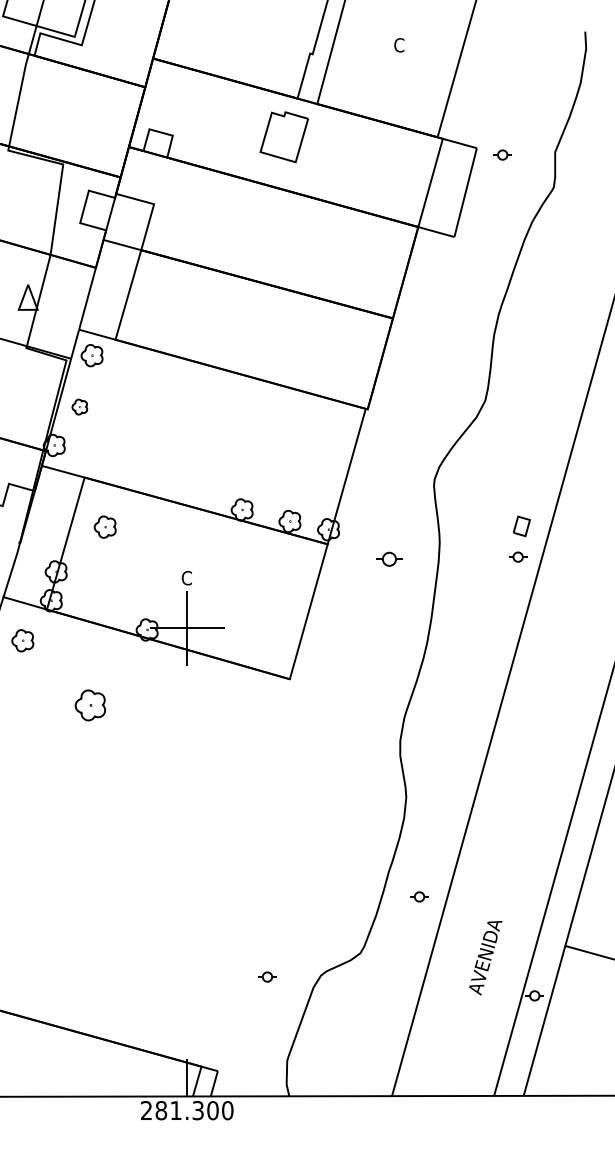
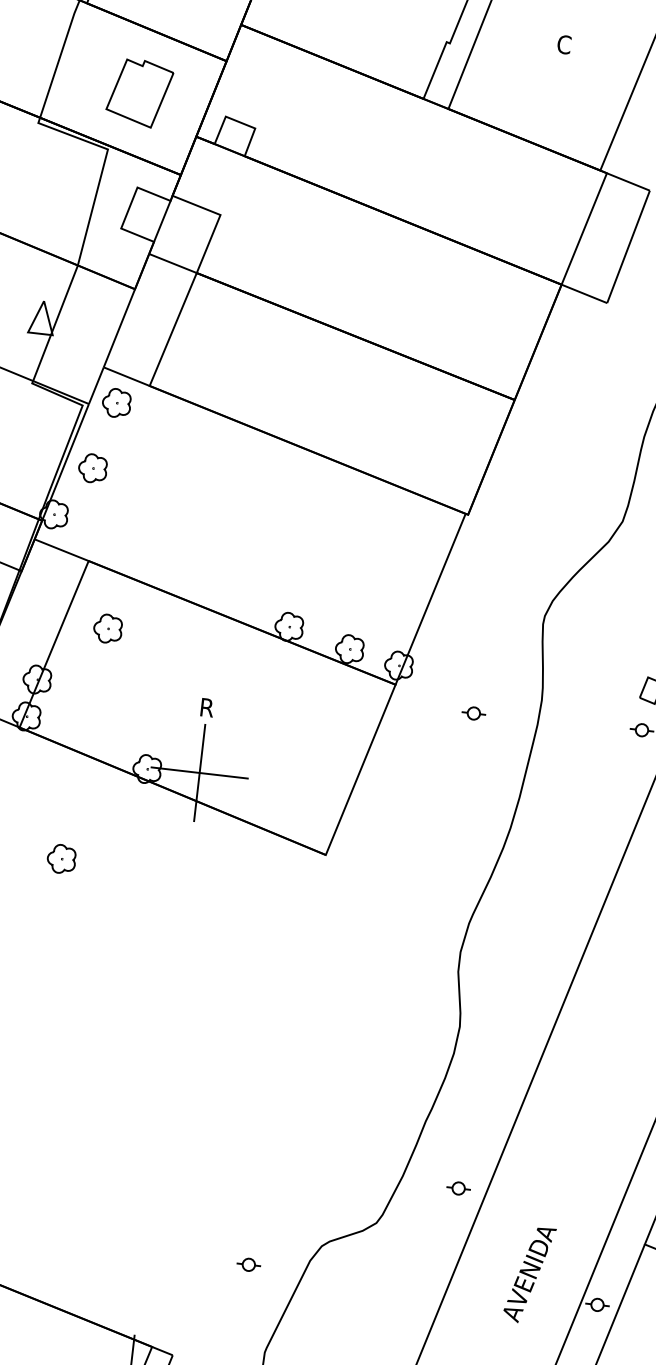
part: (283, 137) -> (138, 93), moved
part: (79, 406) -> (92, 467), size x1.43
part: (389, 558) -> (474, 712), size x0.71
text: (186, 578) -> (206, 708), C -> R
part: (89, 705) -> (60, 859), size x0.71
part: (419, 896) -> (458, 1187), moved
text: (485, 958) -> (529, 1275), moved
part: (267, 976) -> (248, 1264), moved

